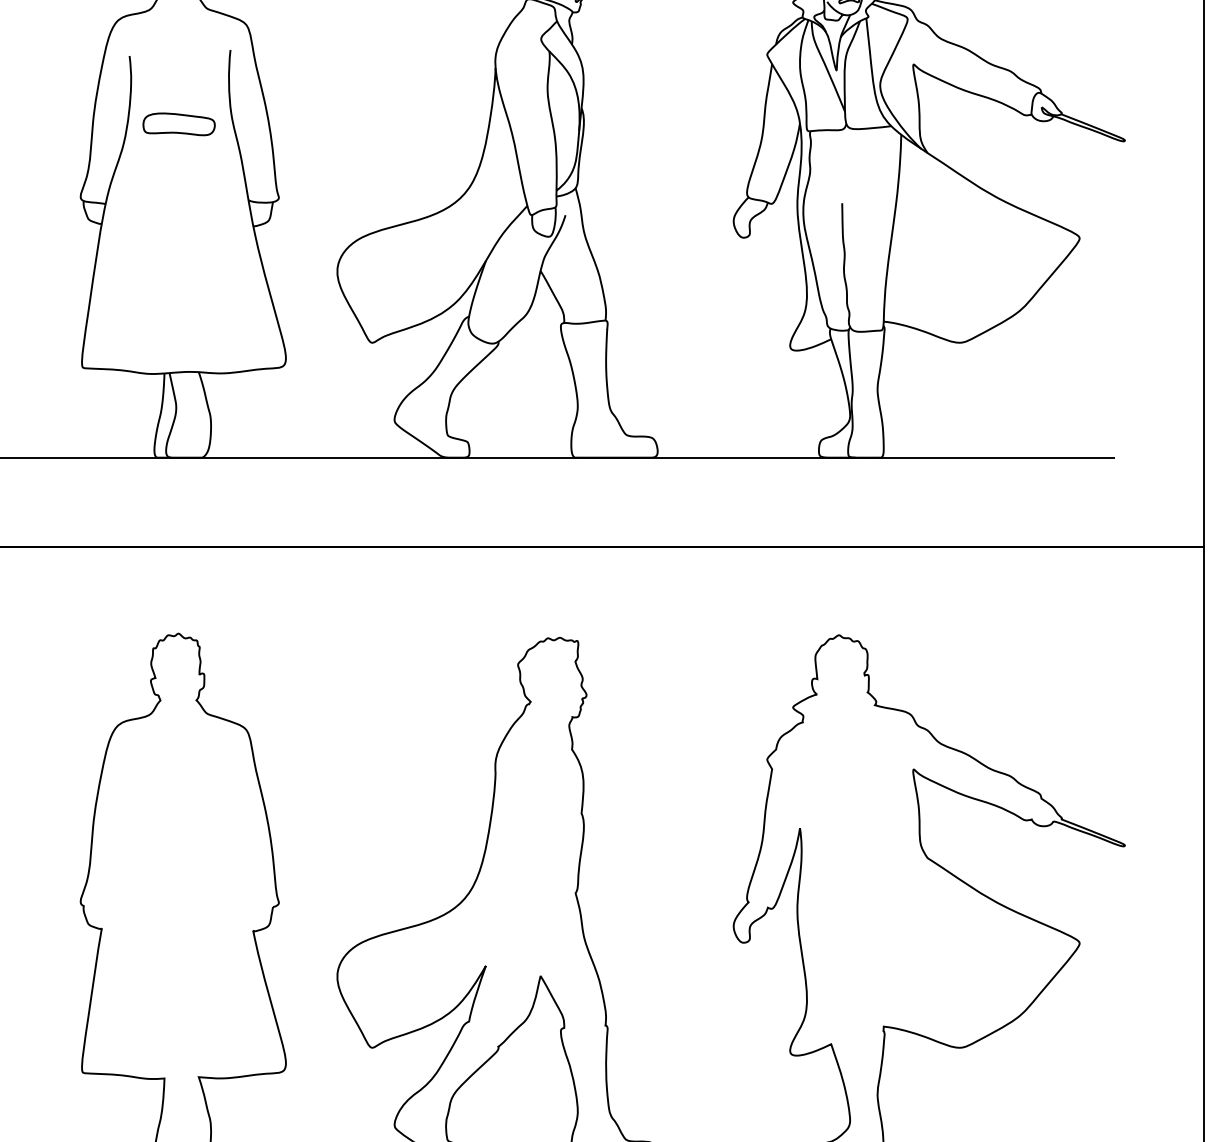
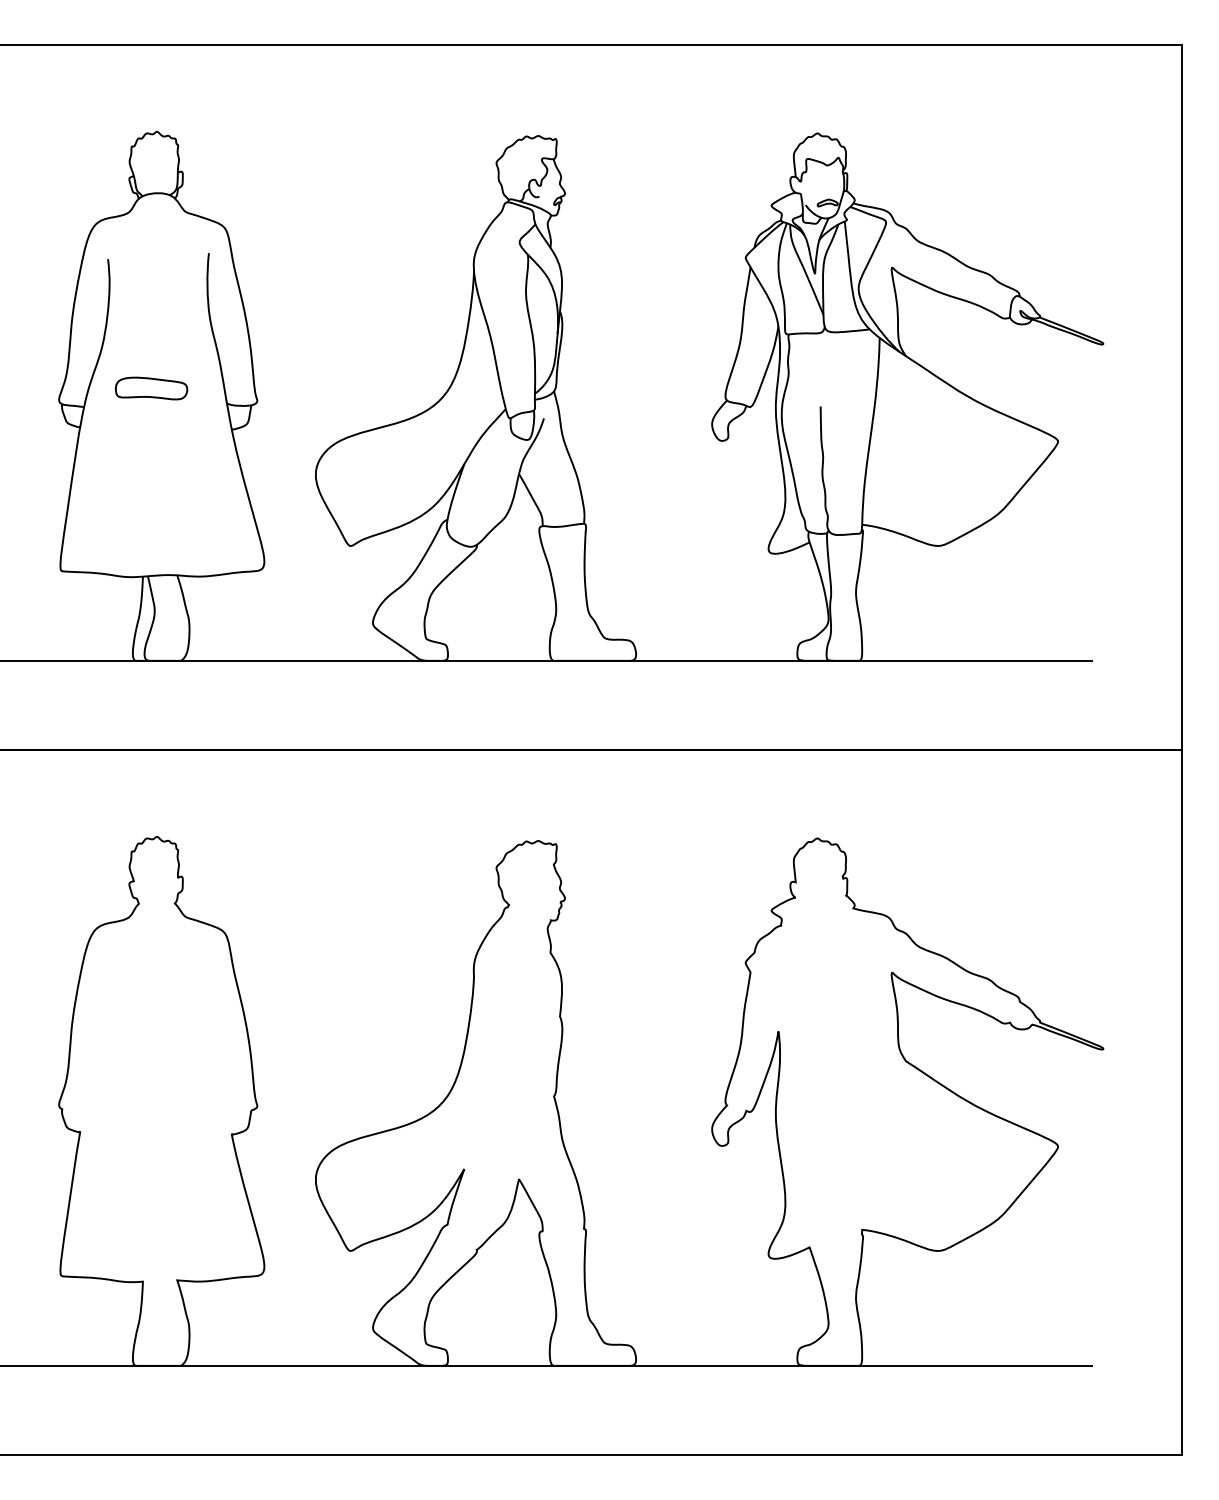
part: (179, 124) -> (151, 388), moved

